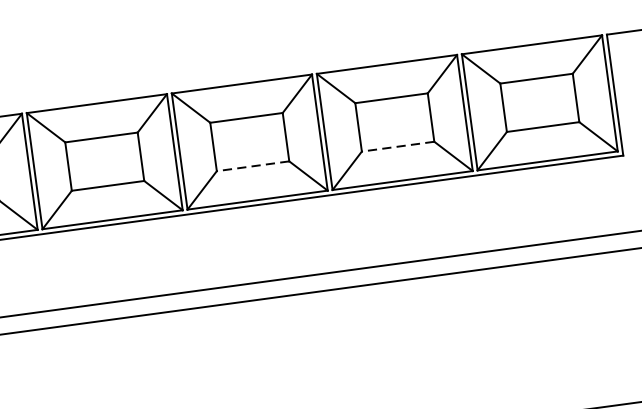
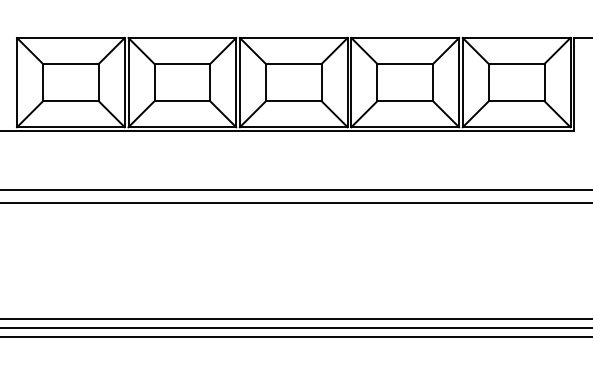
line: (398, 147) -> (405, 101), dashed -> solid
line: (252, 166) -> (293, 101), dashed -> solid

